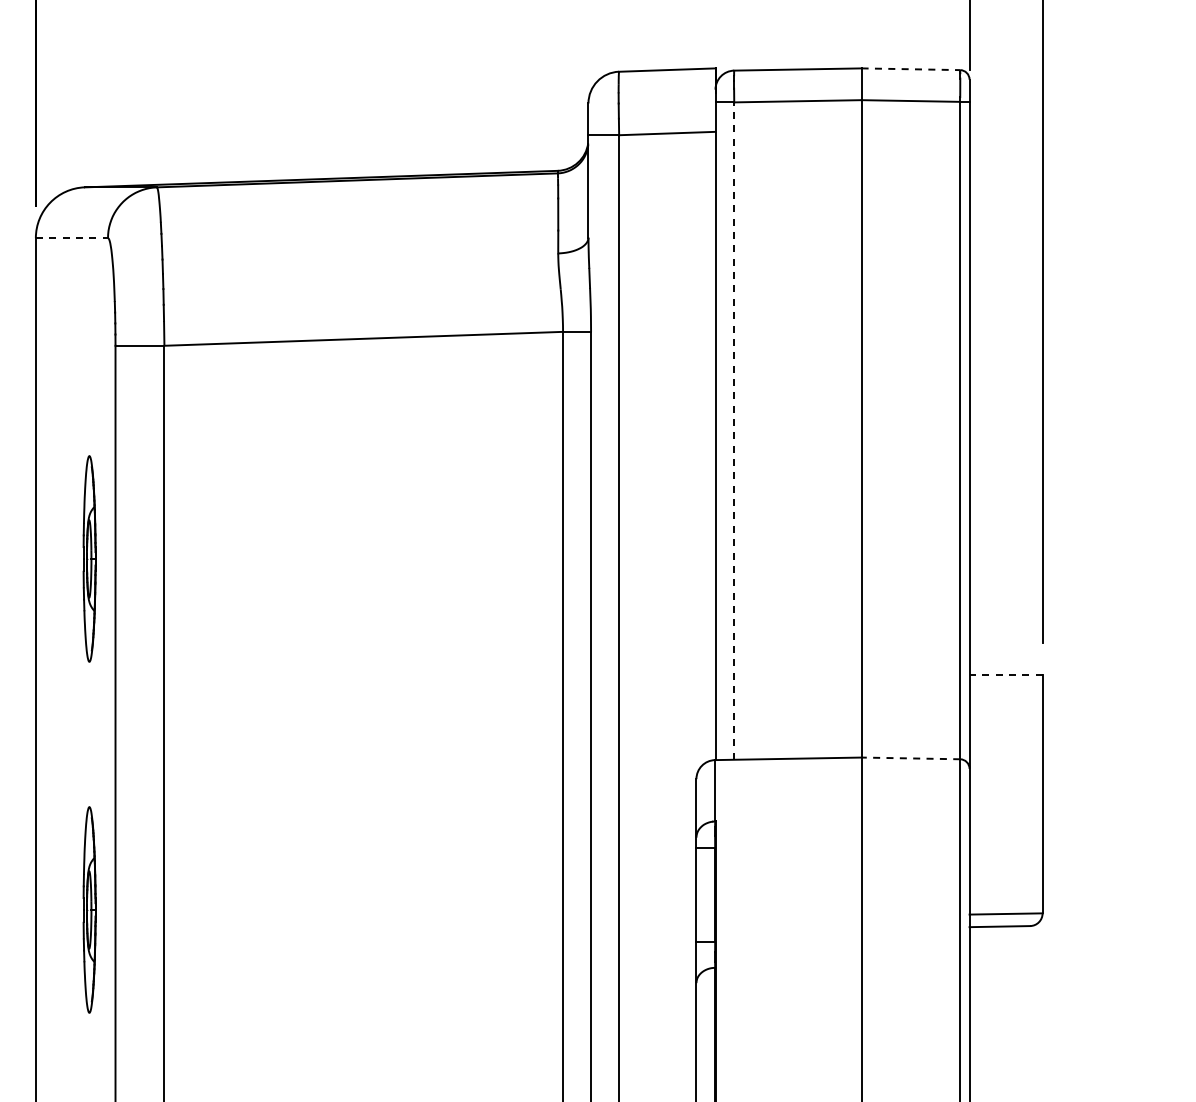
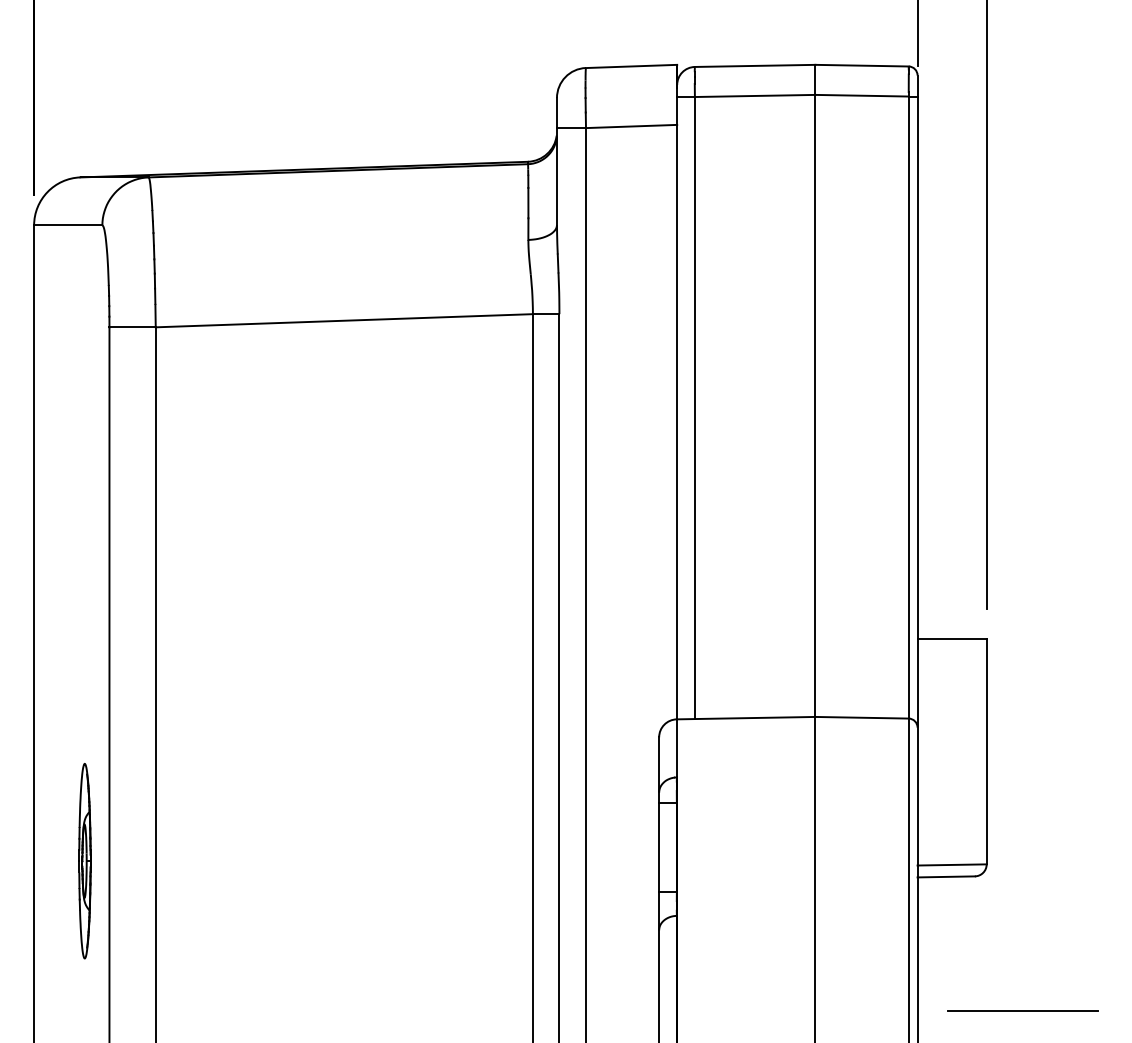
line: (911, 69) -> (862, 65), dashed -> solid
line: (72, 238) -> (68, 225), dashed -> solid
line: (734, 431) -> (695, 408), dashed -> solid
part: (89, 558) -> (84, 528), removed
line: (1006, 674) -> (952, 638), dashed -> solid
line: (910, 758) -> (861, 717), dashed -> solid
line: (1080, 1068) -> (1022, 1011), added

